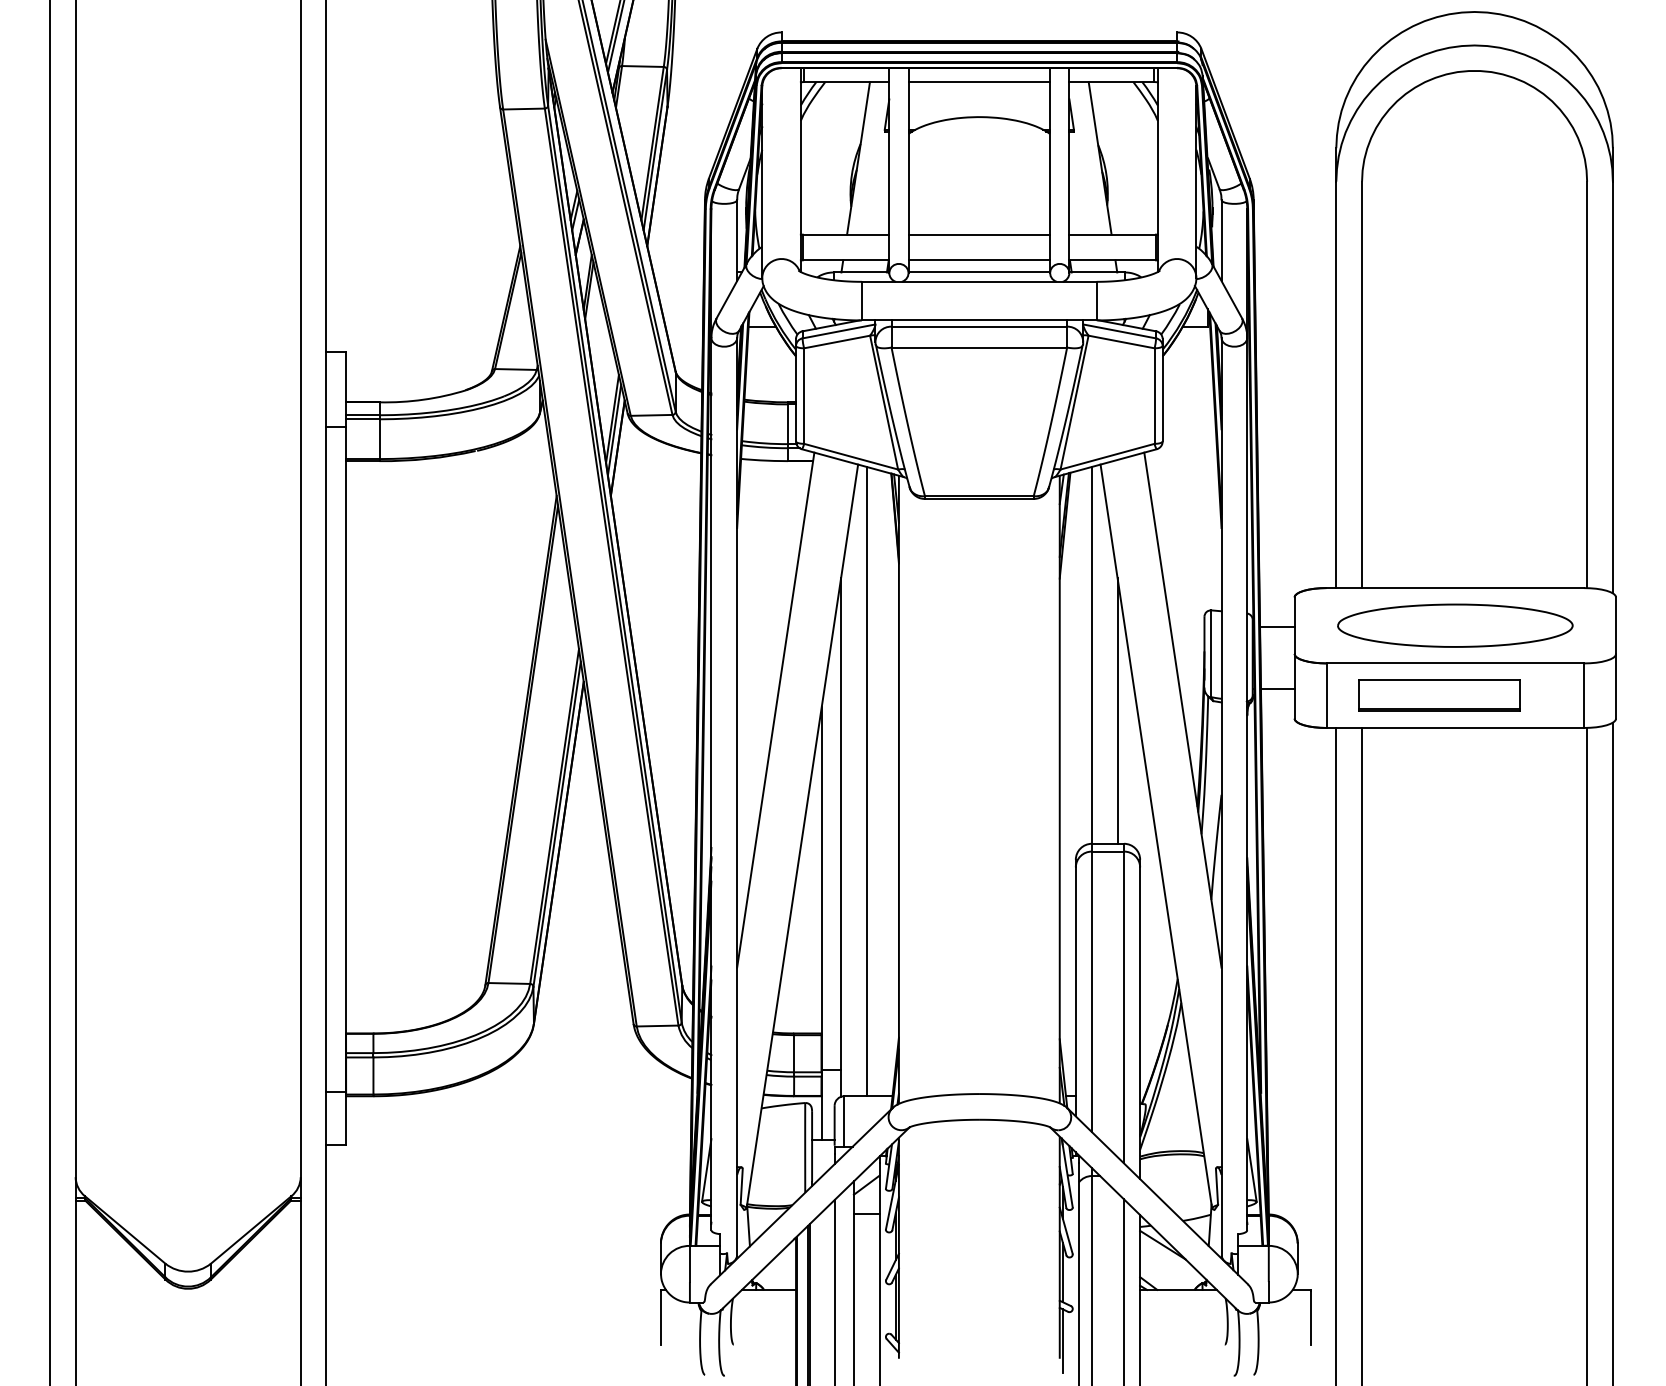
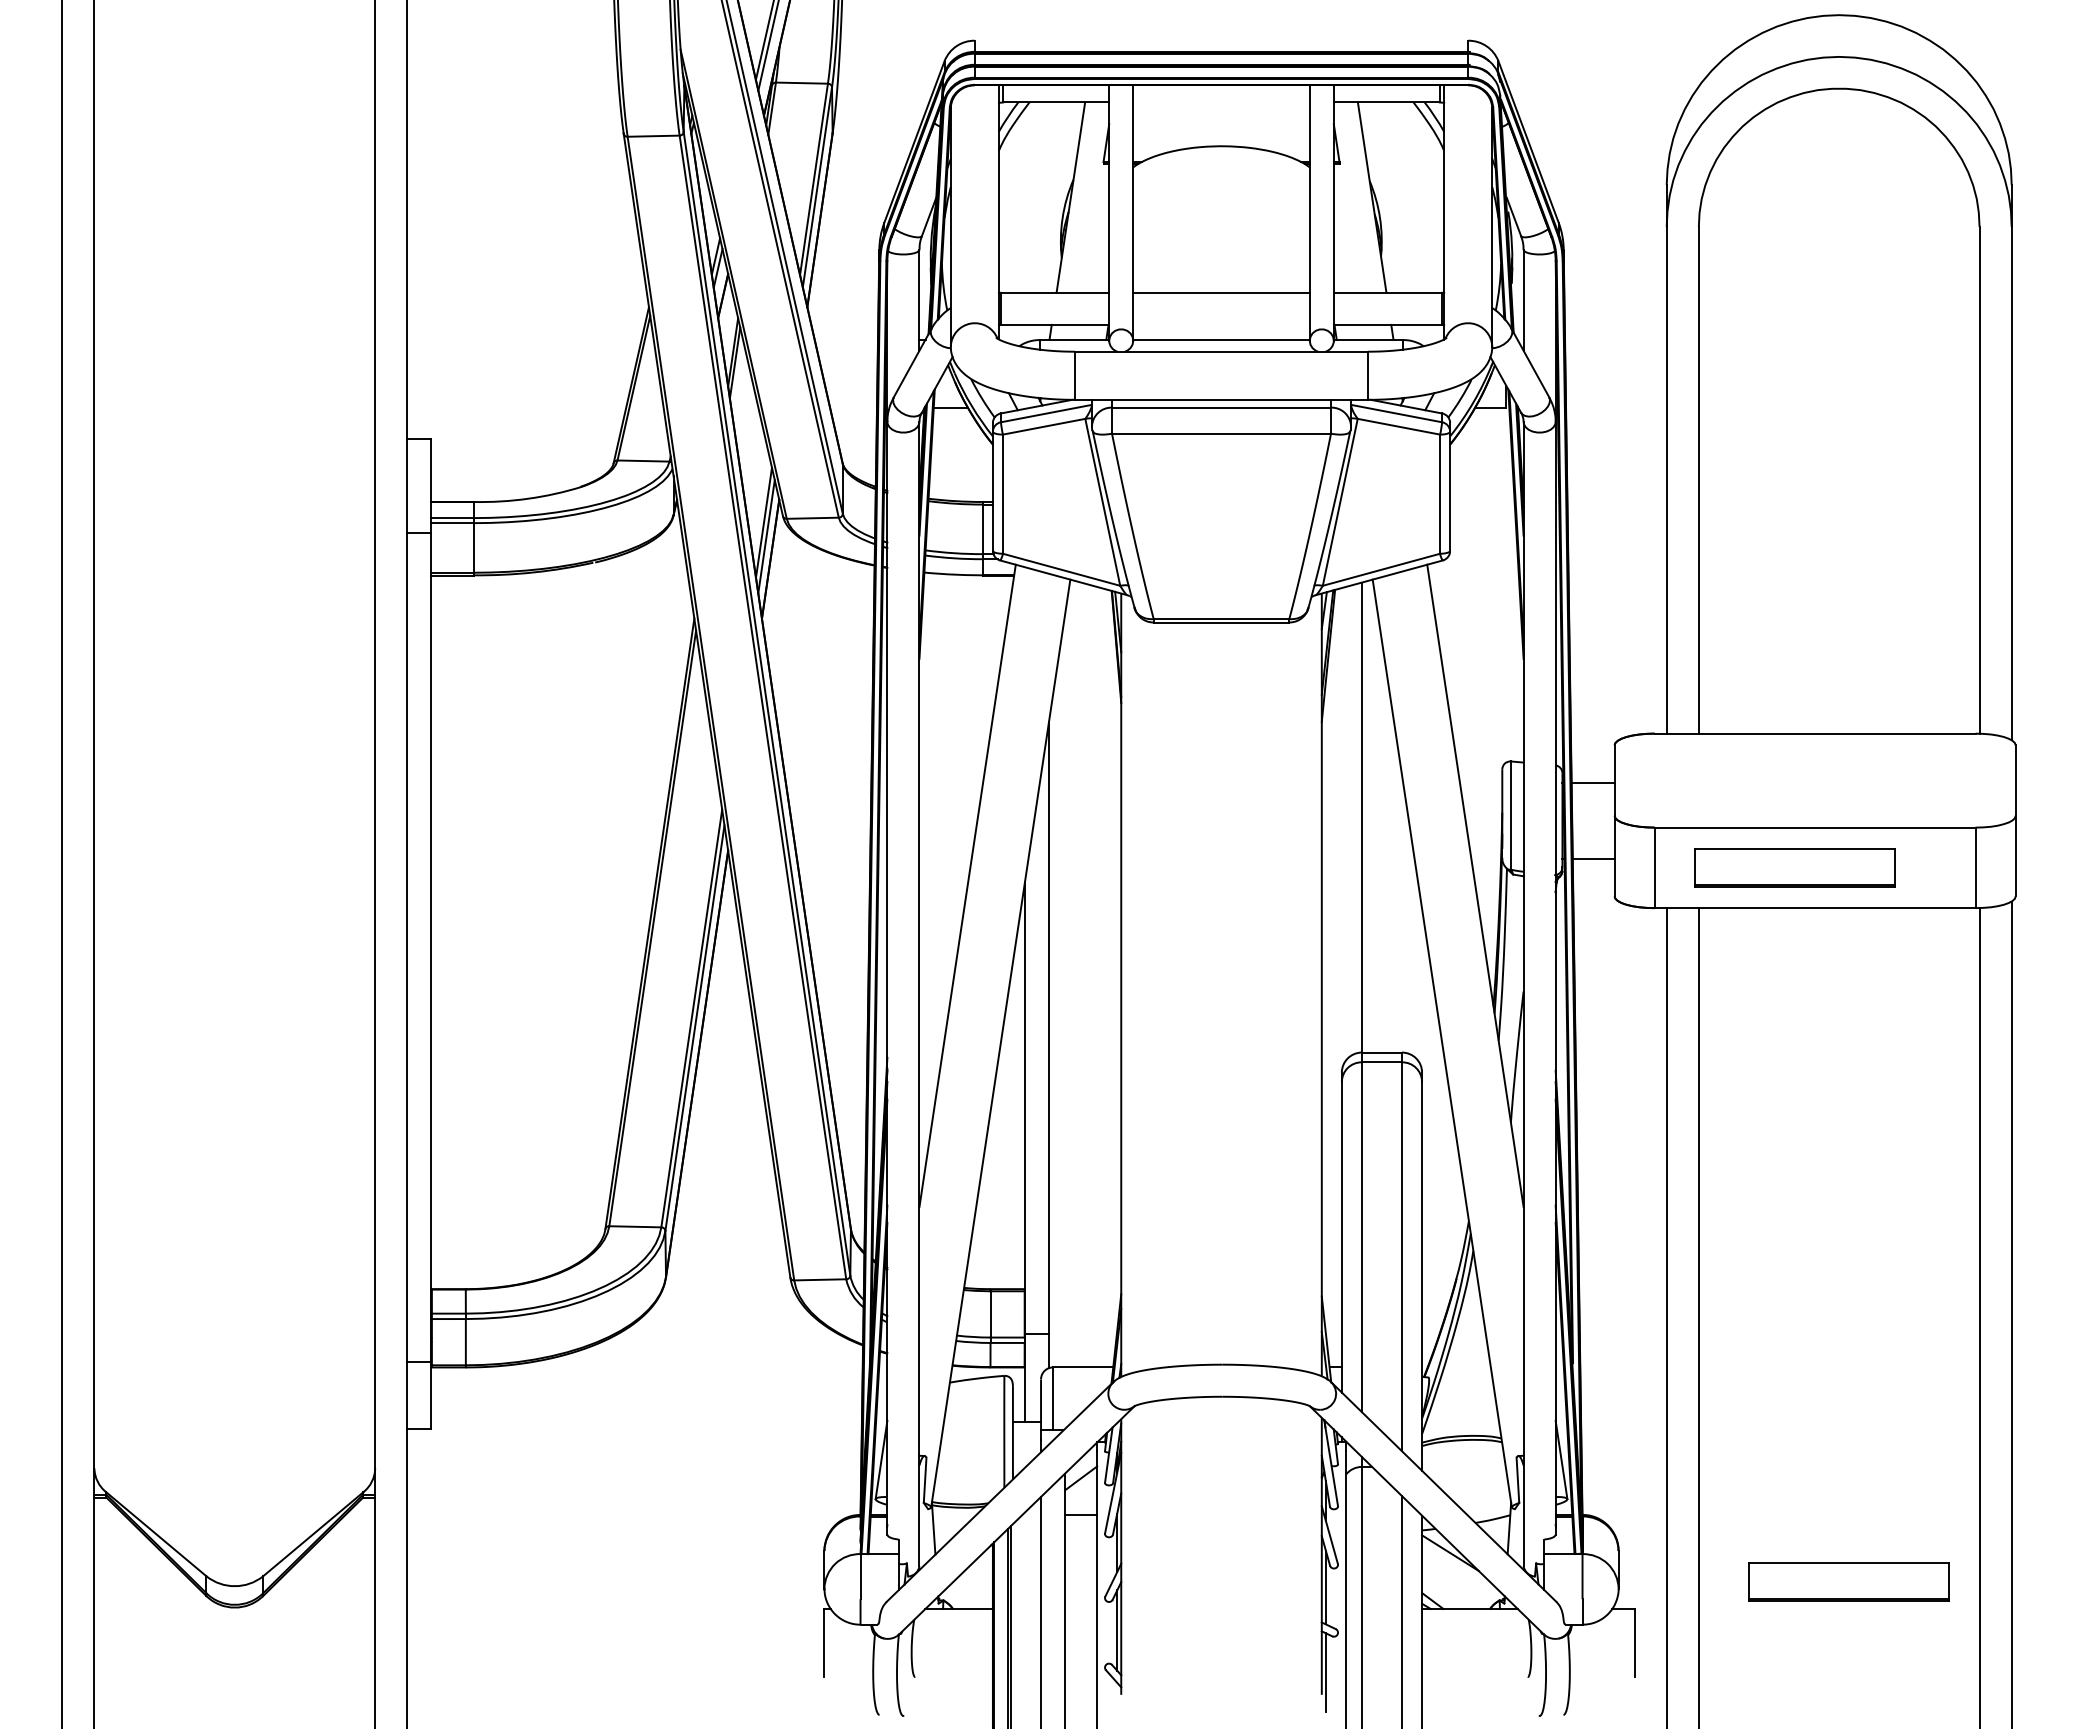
line: (979, 82) -> (1221, 102), removed
line: (979, 260) -> (1221, 324), removed
part: (1455, 625) -> (1815, 780), removed
line: (1118, 710) -> (1394, 886), removed
line: (867, 781) -> (1081, 974), removed
part: (1482, 1267) -> (1848, 1581), added

